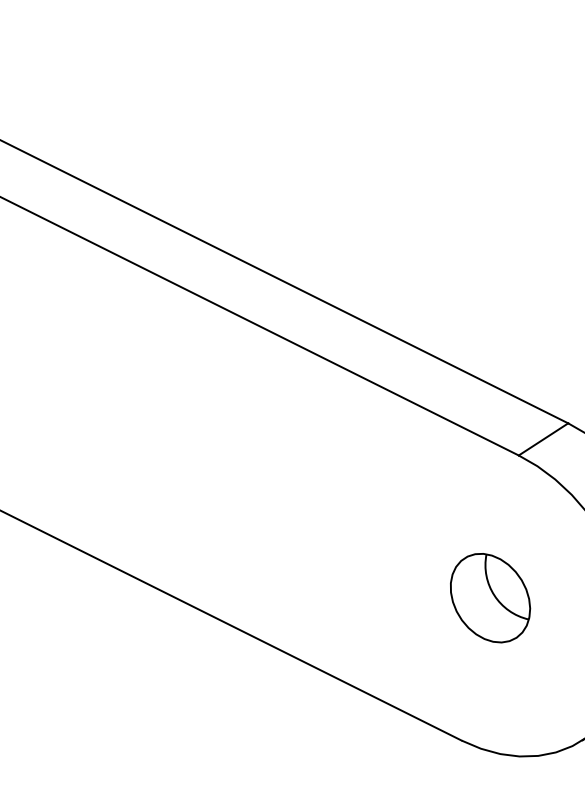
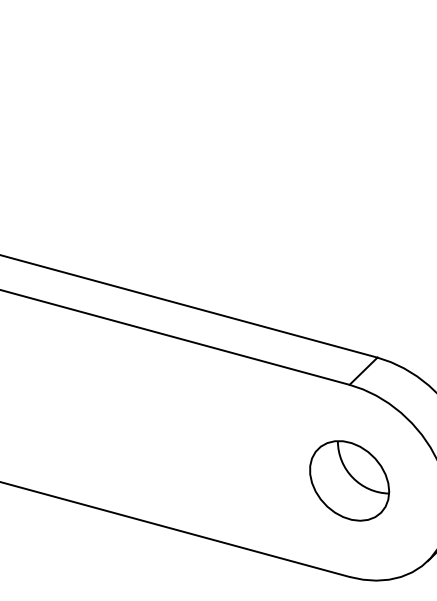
part: (490, 597) -> (349, 480), size x1.43

